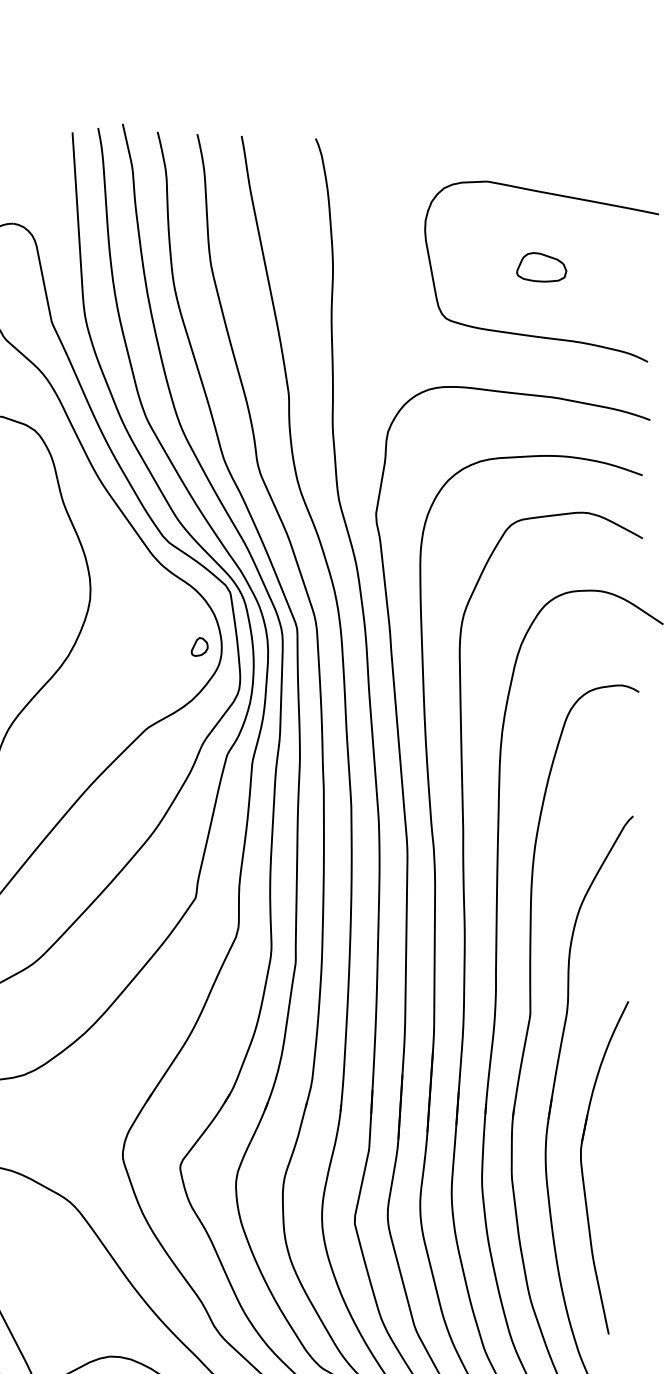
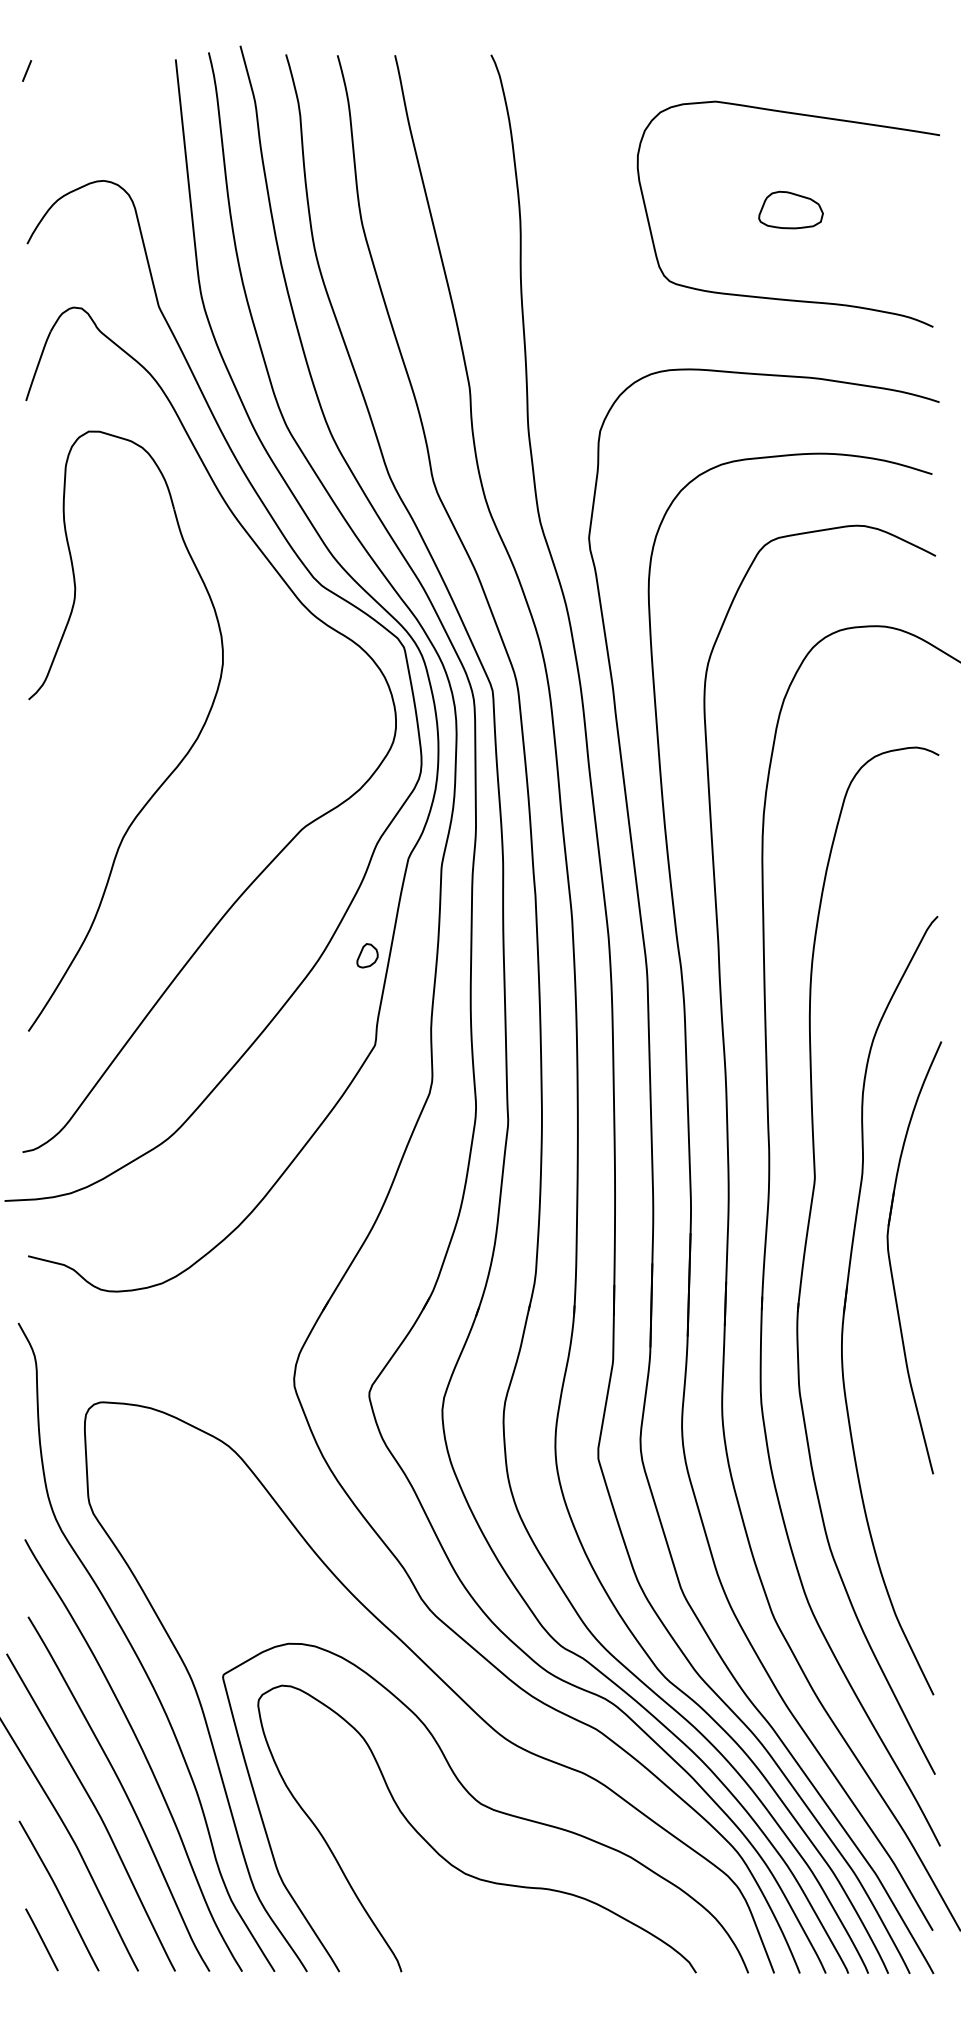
part: (199, 646) -> (367, 955), moved
part: (582, 1166) -> (890, 1258), moved

